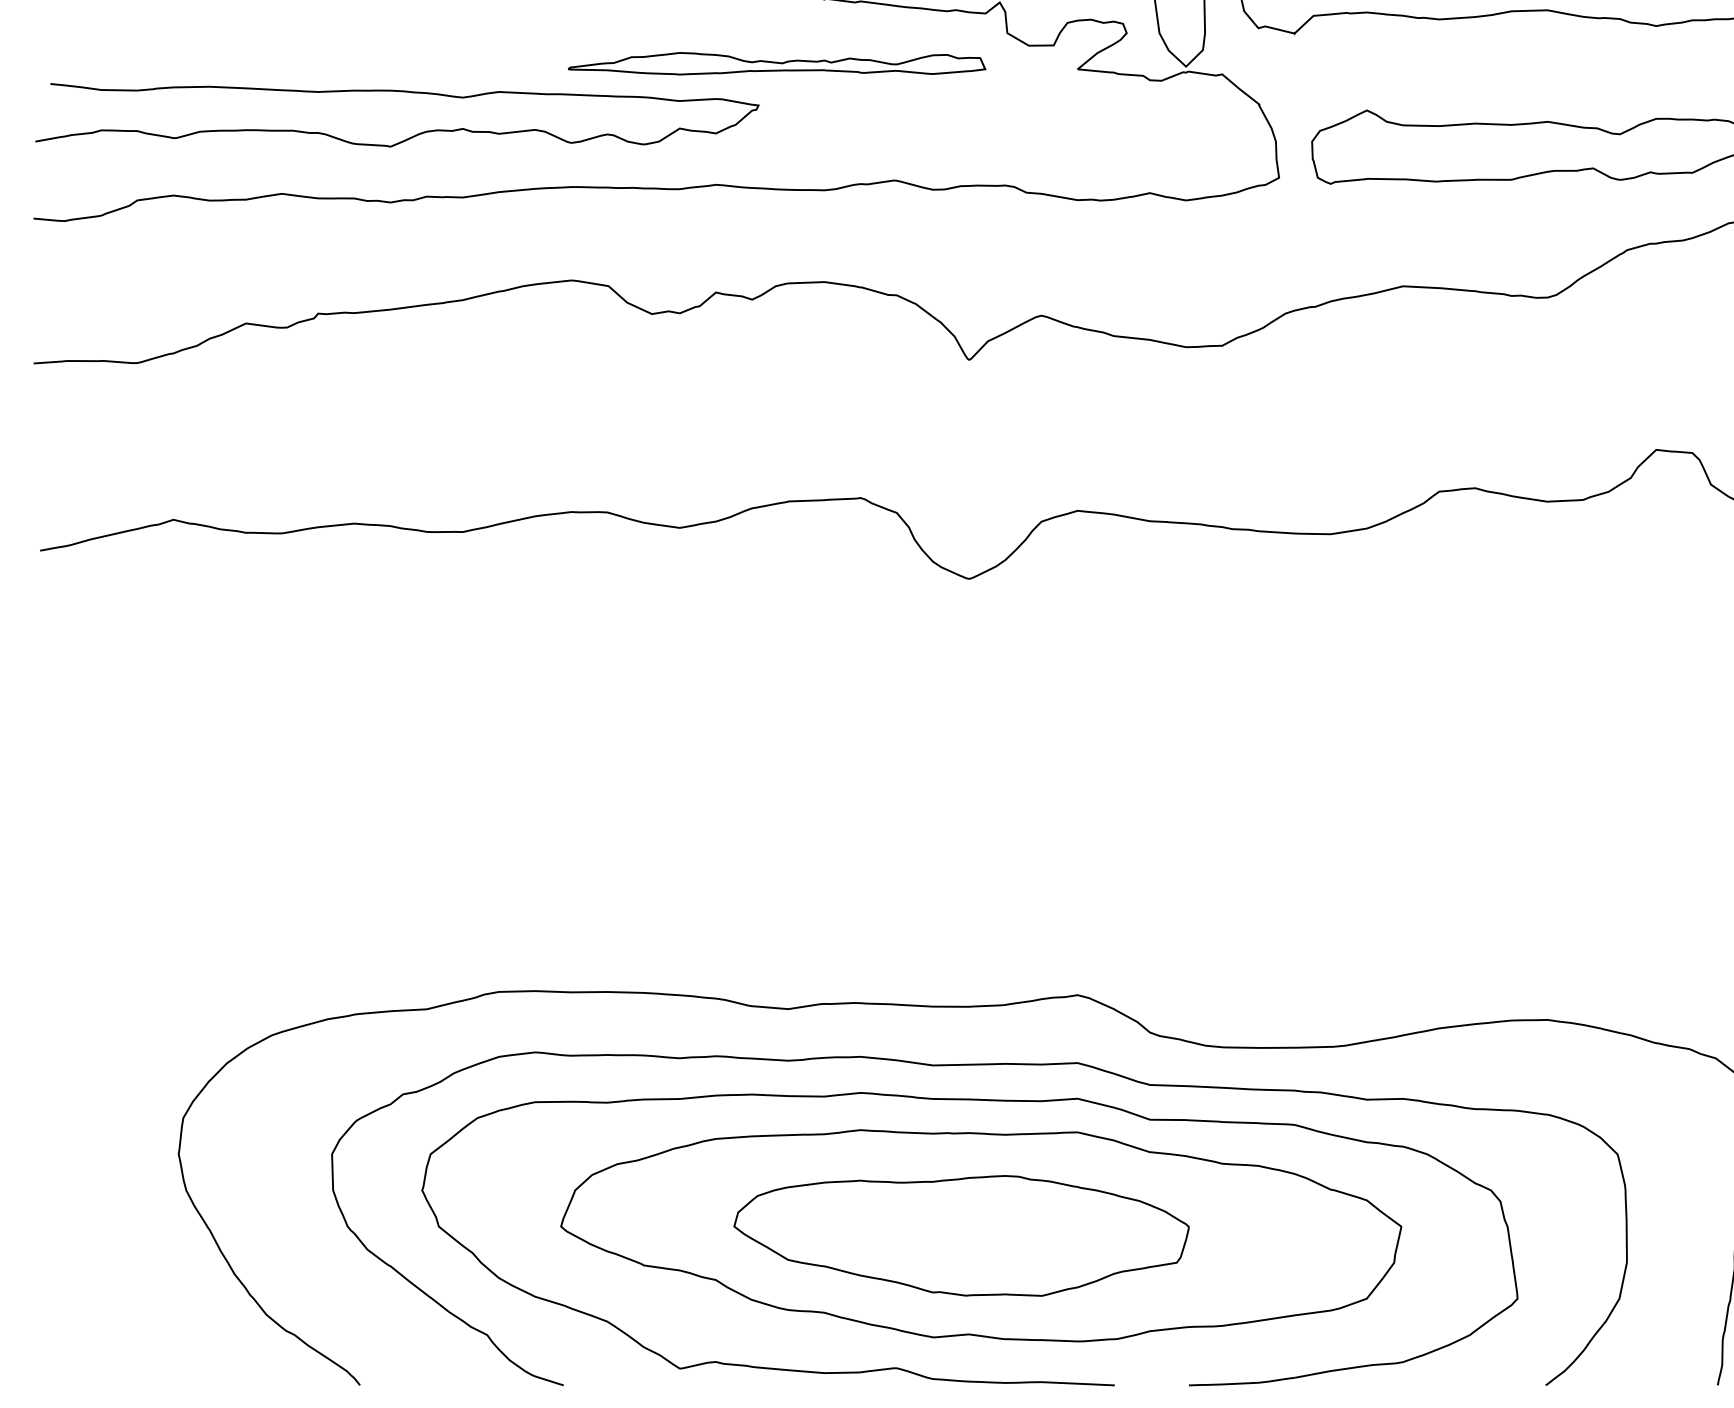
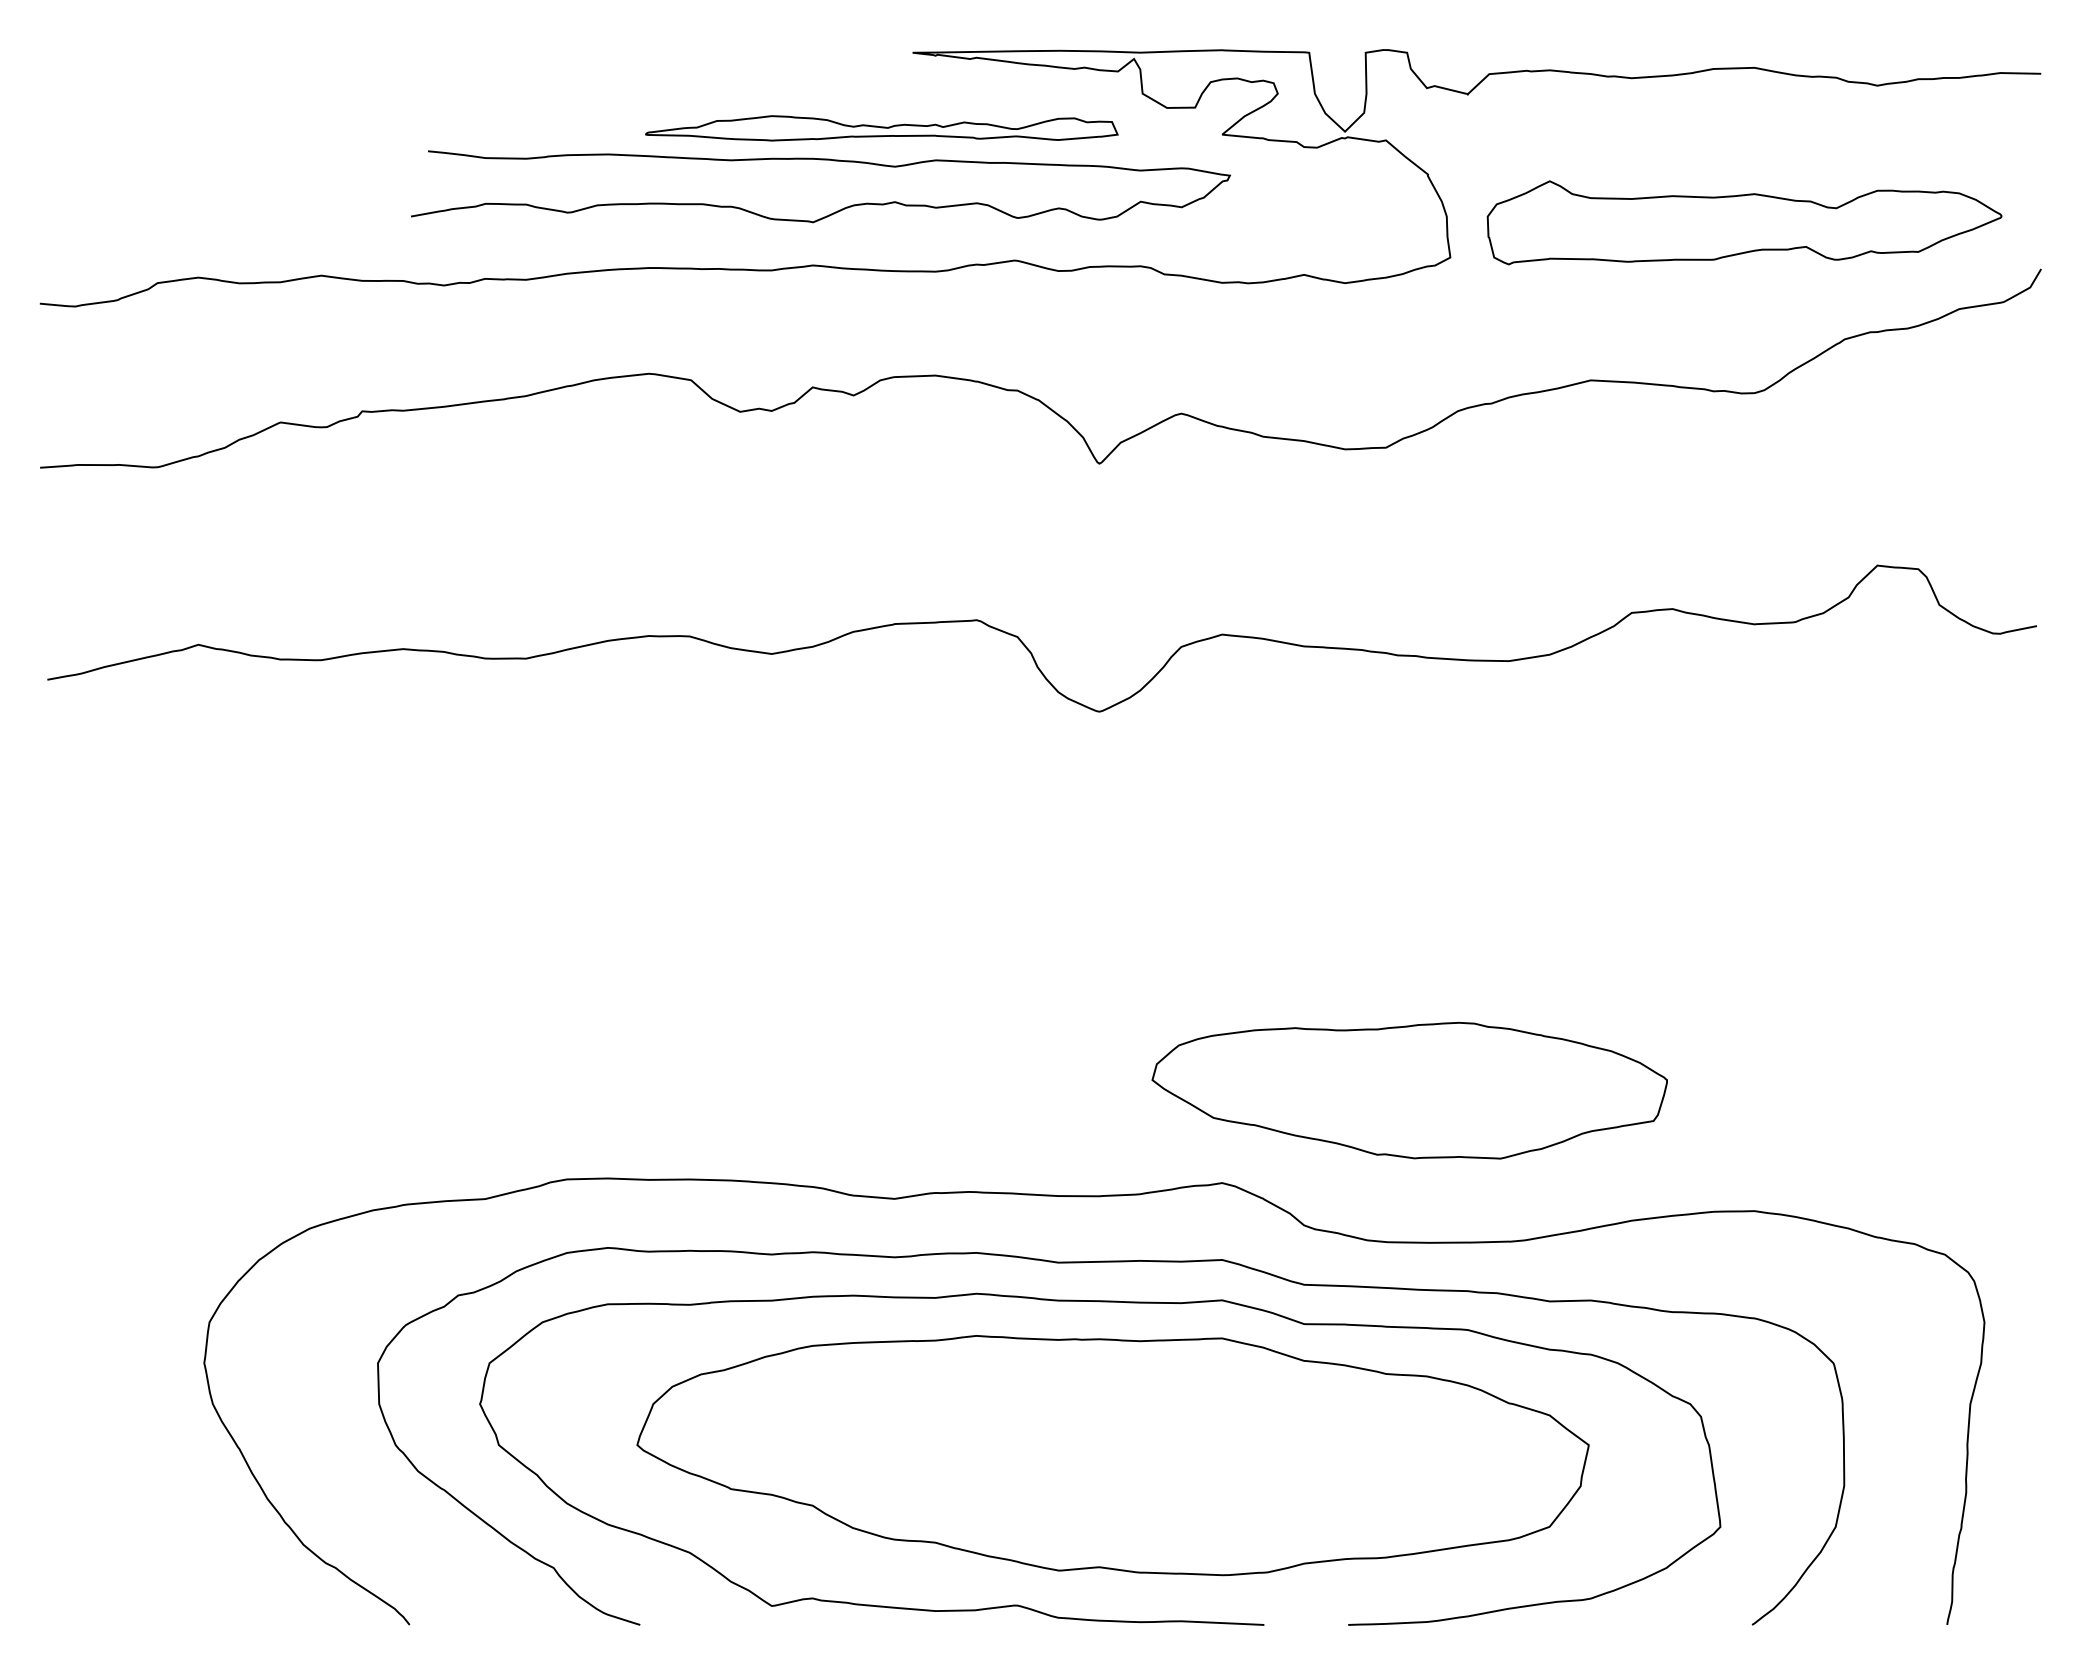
curve: (397, 92) -> (820, 160), moved
part: (961, 1235) -> (1409, 1090), moved

